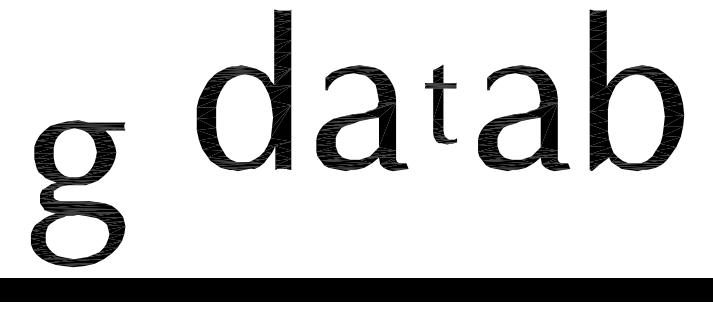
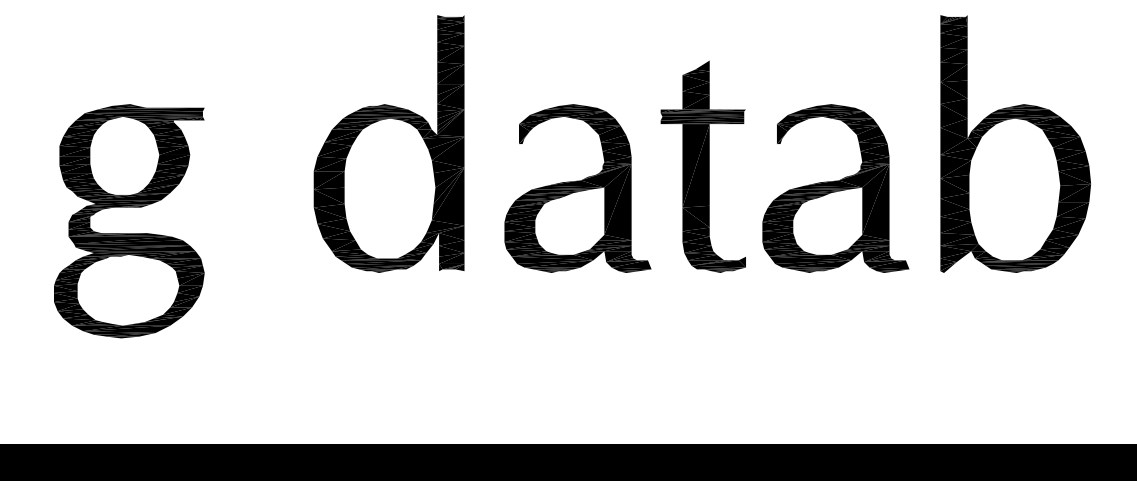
part: (440, 104) -> (702, 166), size x1.67
part: (78, 185) -> (129, 208), moved

